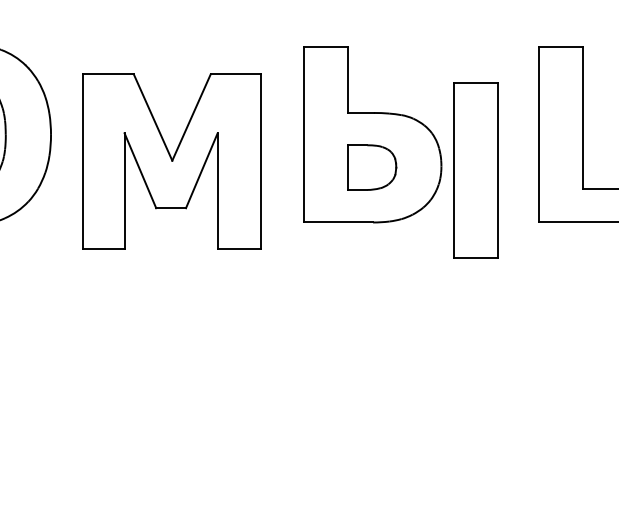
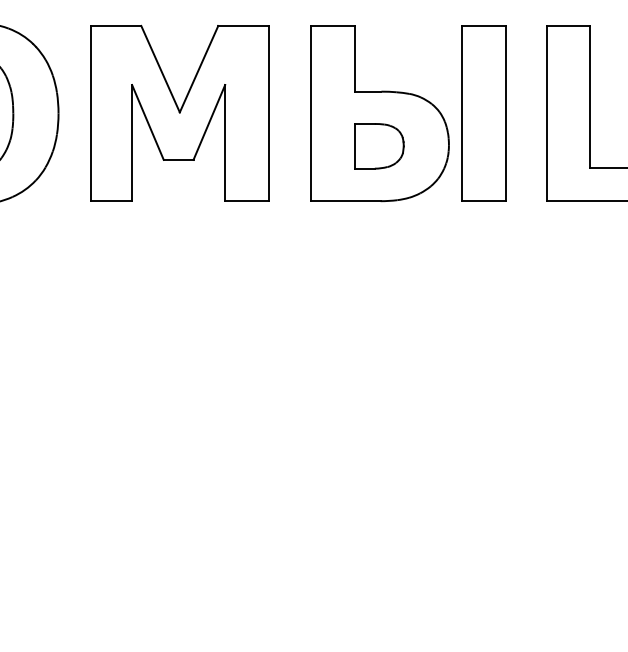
part: (171, 160) -> (179, 112), moved
part: (475, 170) -> (483, 113), moved

